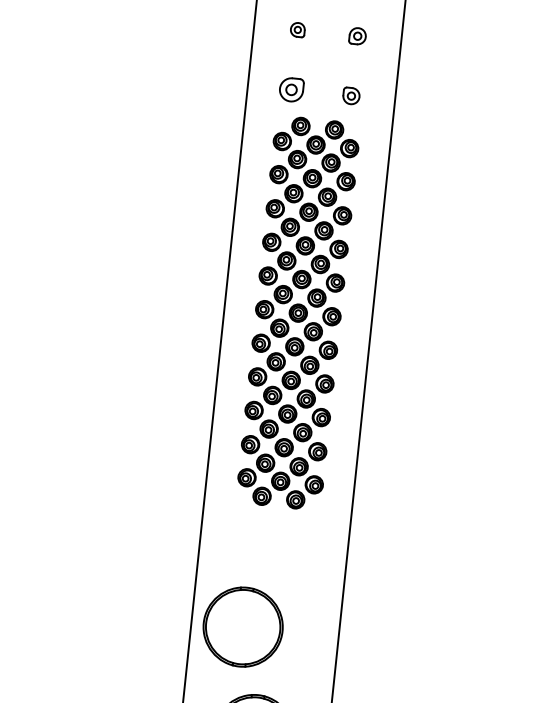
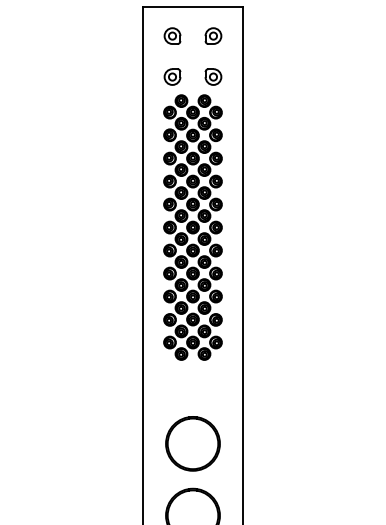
part: (297, 29) -> (172, 35), size x1.67
part: (357, 35) -> (213, 35), size x1.43
part: (351, 95) -> (213, 76), size x1.43
circle: (242, 626) -> (192, 443), moved

